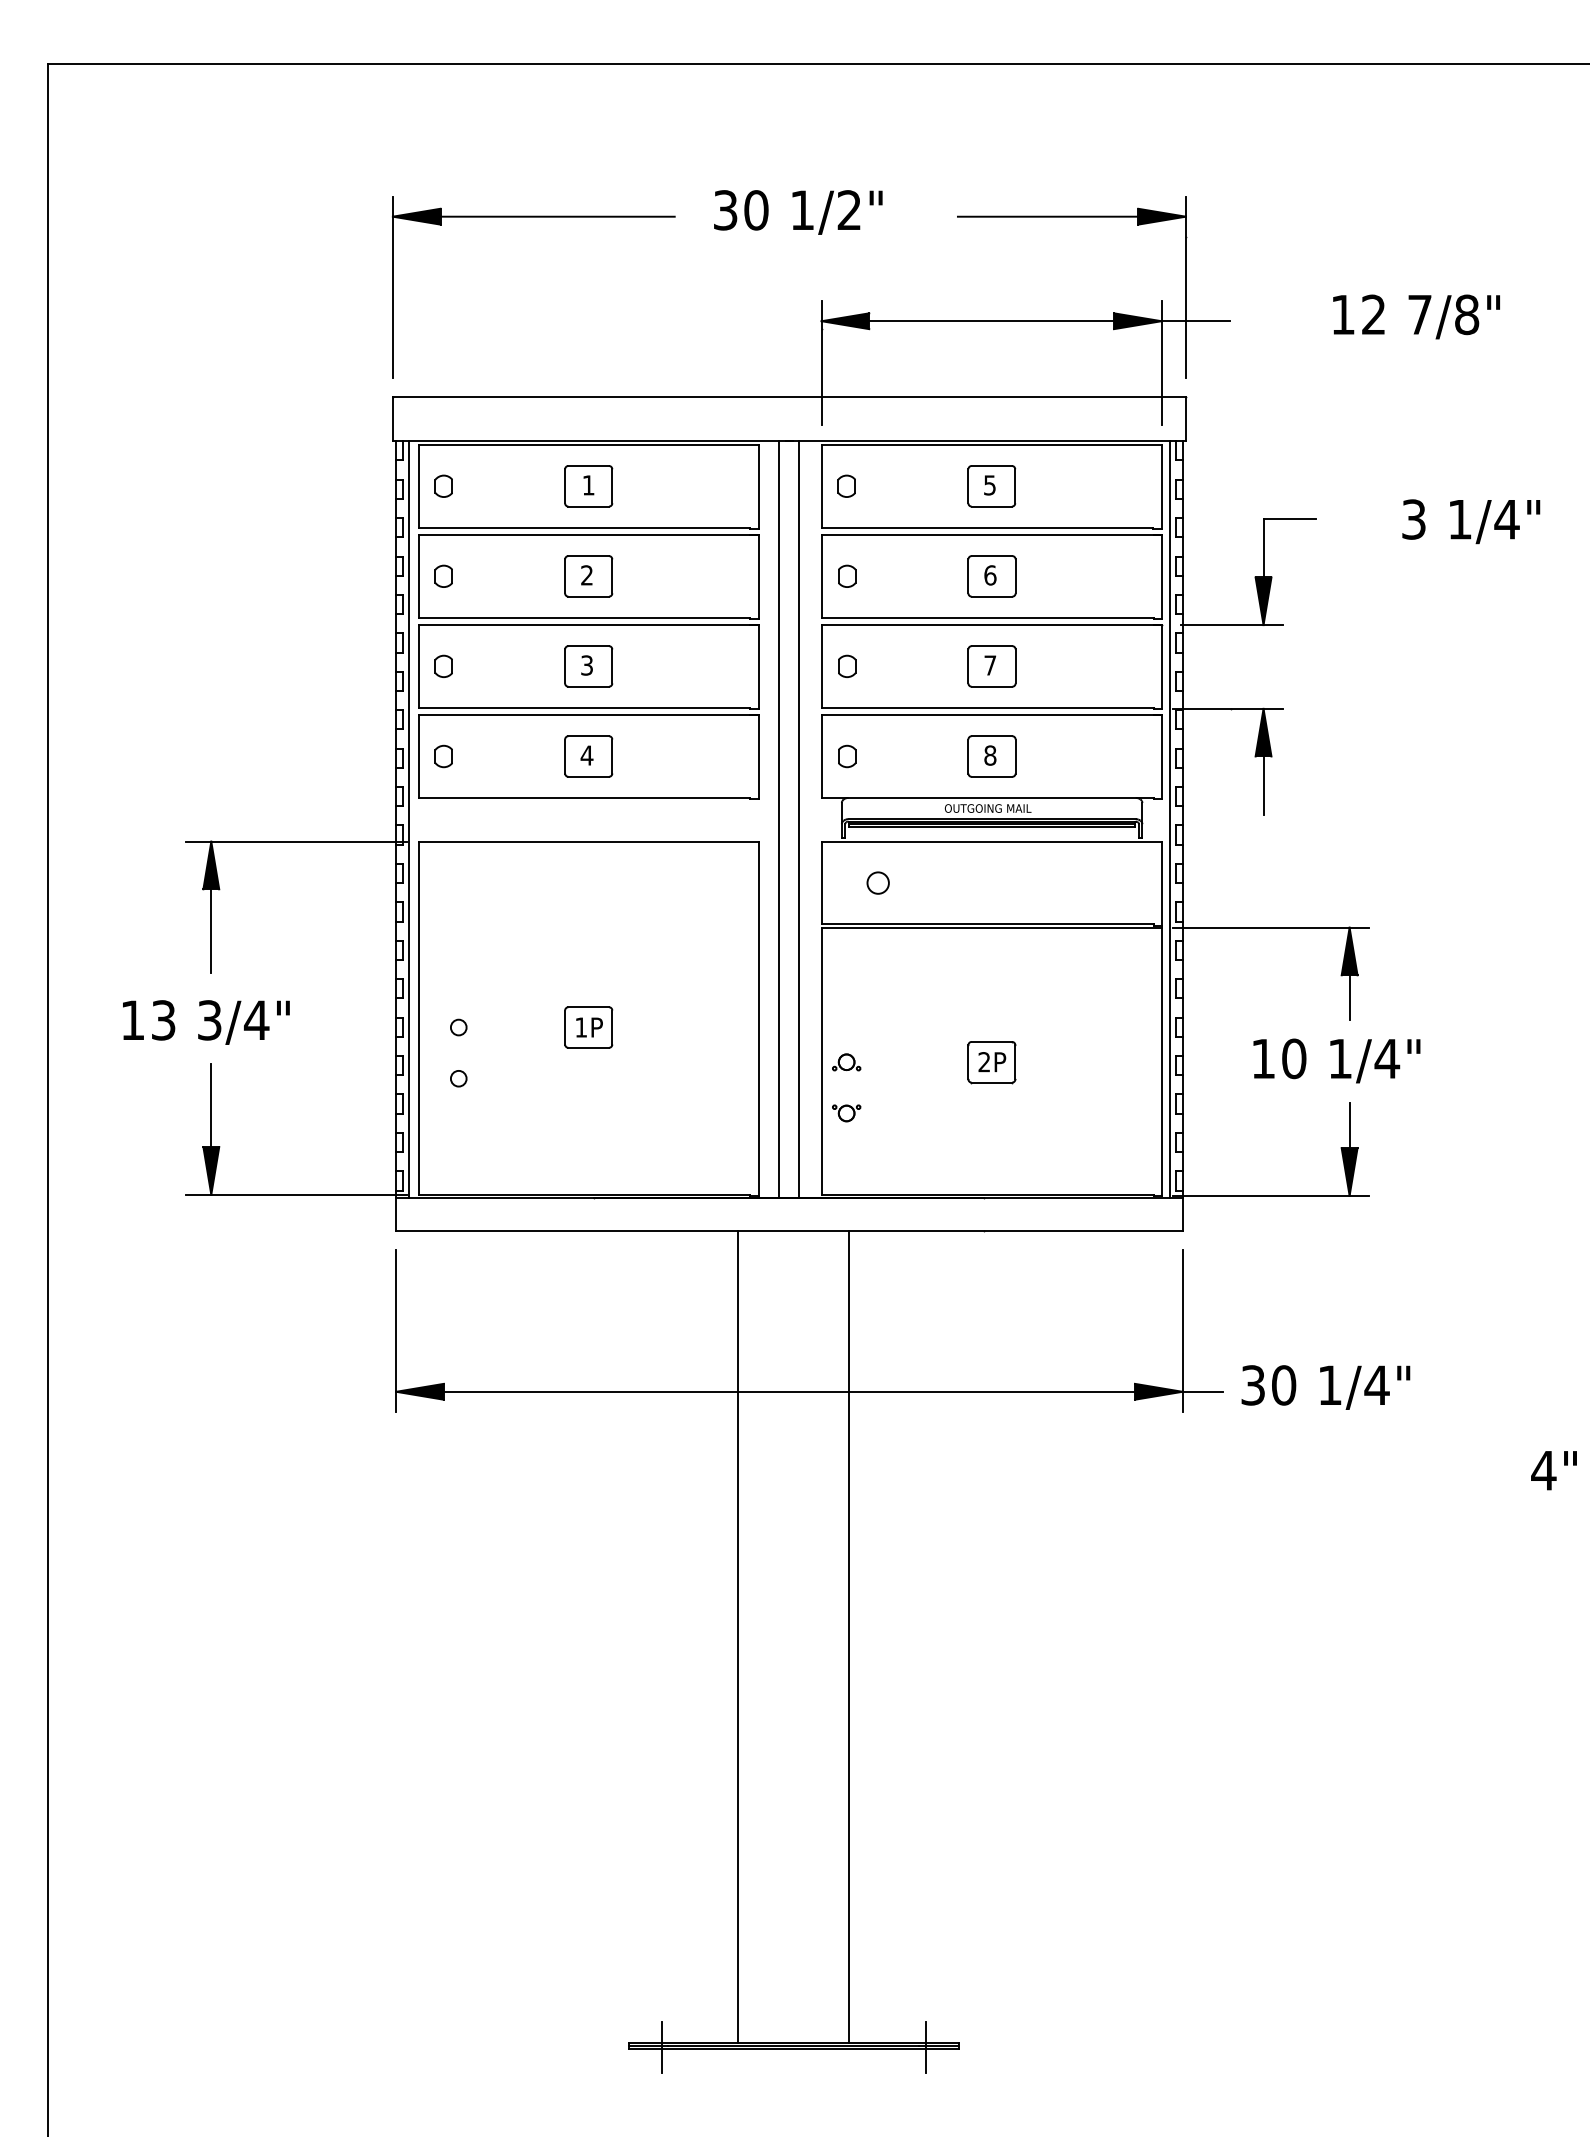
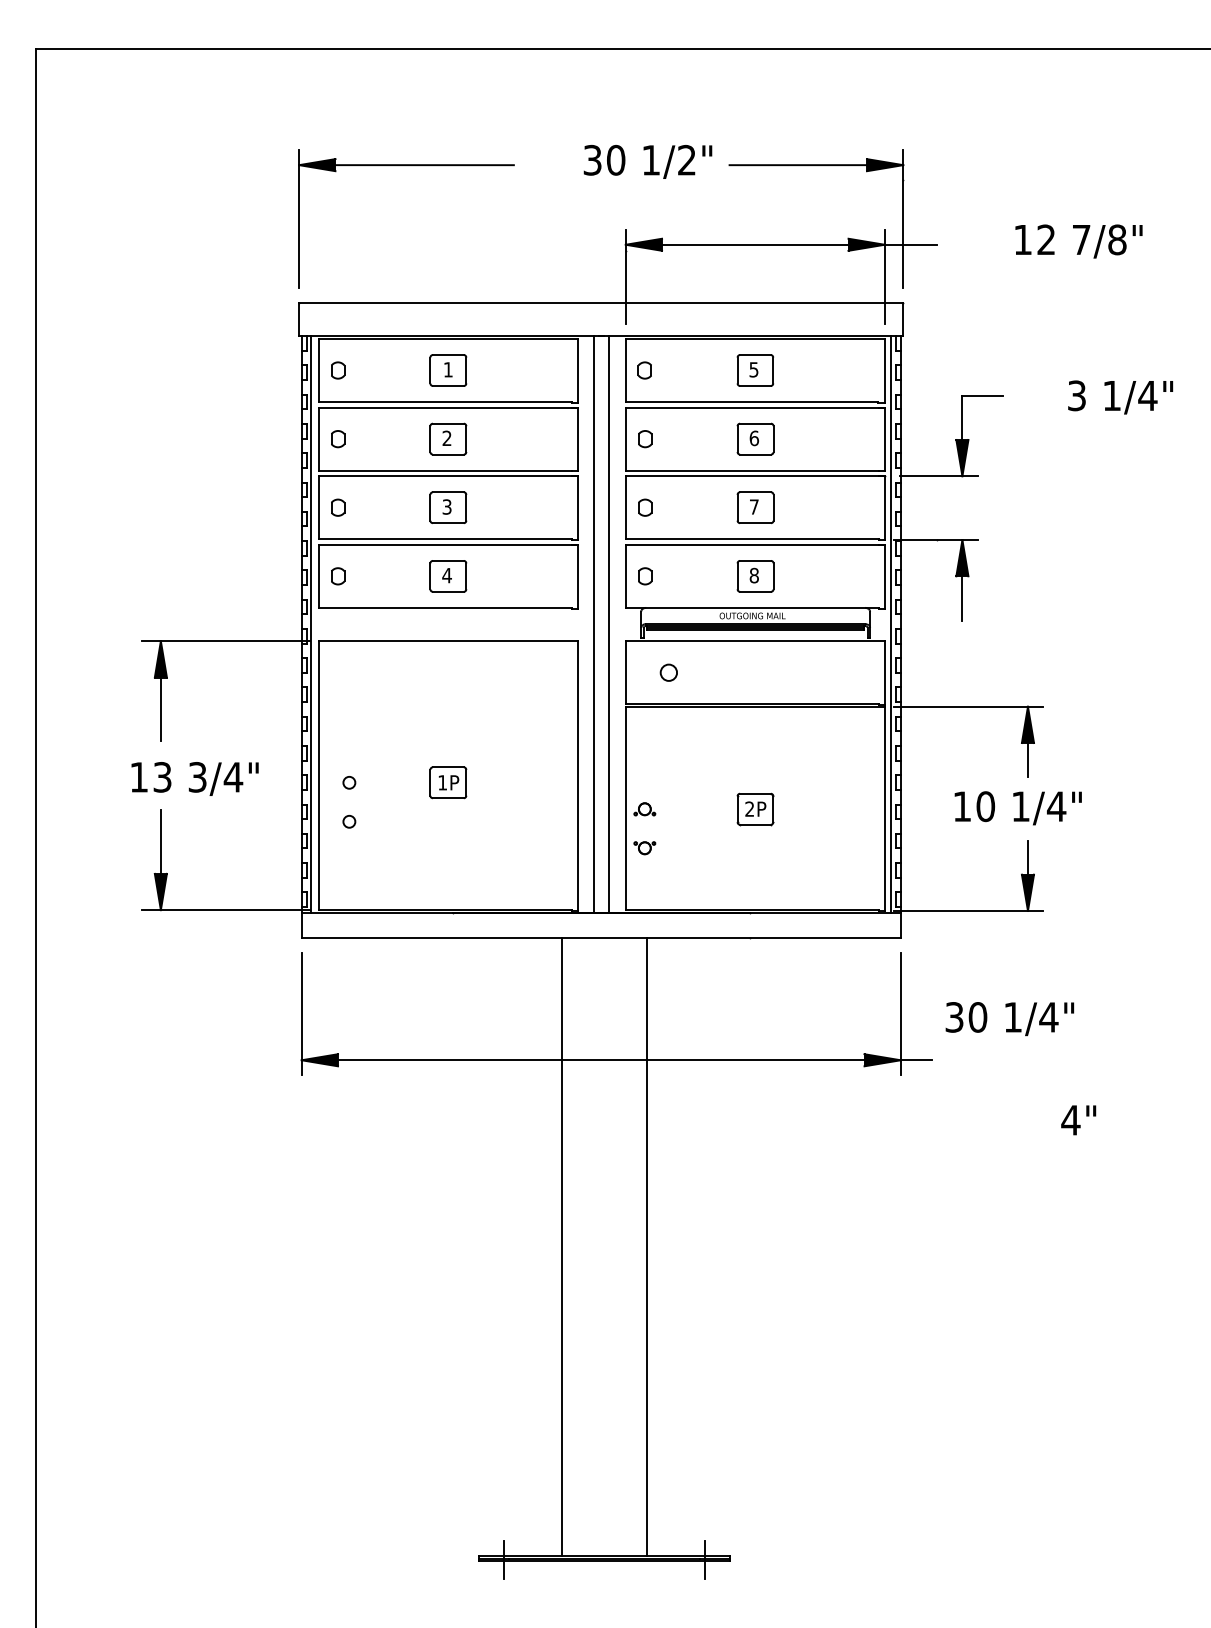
text: (797, 211) -> (647, 161), moved
text: (205, 1021) -> (194, 778), moved
text: (1325, 1388) -> (1009, 1019), moved
text: (1553, 1470) -> (1078, 1120), moved

